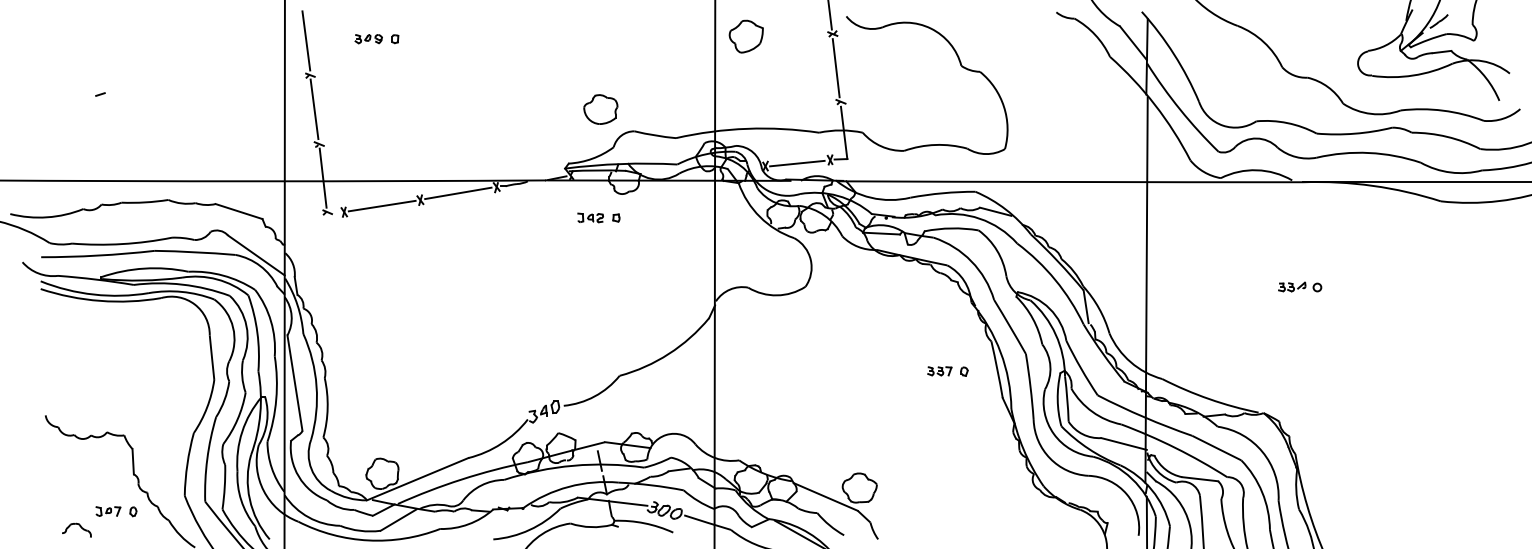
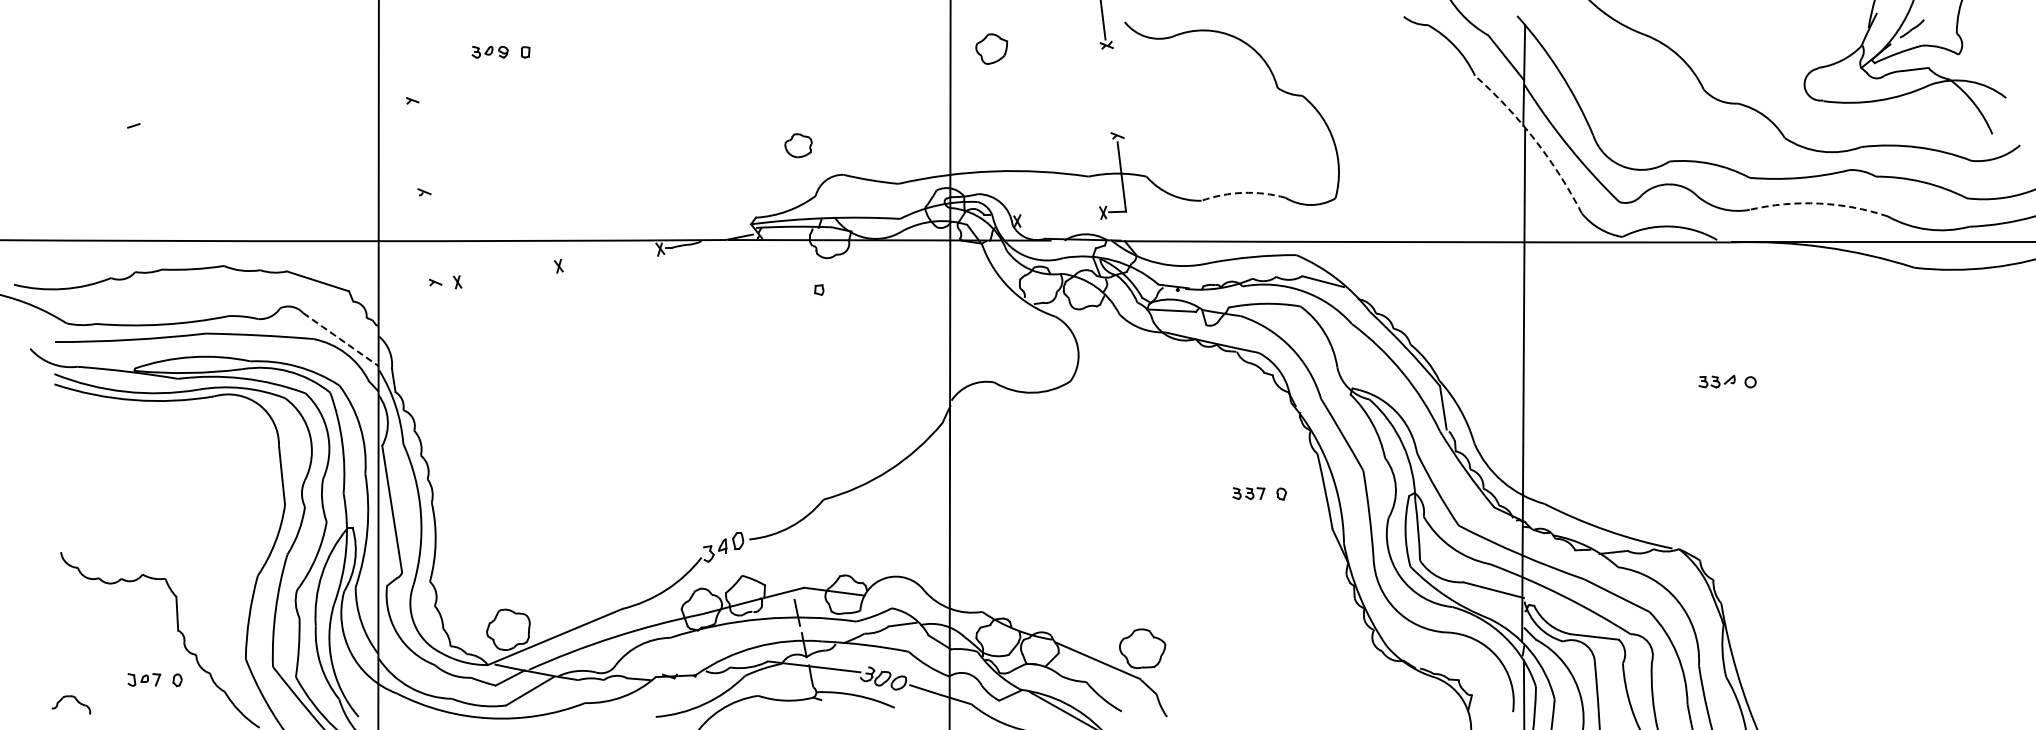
part: (746, 37) -> (991, 49), size x0.7
line: (306, 40) -> (407, 54), removed
line: (835, 67) -> (1110, 90), removed
arc: (1154, 104) -> (1534, 139), solid -> dashed
line: (314, 109) -> (418, 145), removed
part: (600, 109) -> (798, 145), size x0.6
arc: (935, 144) -> (1243, 192), solid -> dashed
arc: (1369, 152) -> (1819, 203), solid -> dashed
line: (797, 163) -> (1059, 217), removed
line: (323, 177) -> (429, 236), removed
line: (458, 192) -> (609, 256), removed
line: (381, 206) -> (507, 274), removed
part: (590, 217) -> (784, 289), removed
line: (256, 255) -> (341, 339), solid -> dashed
part: (76, 530) -> (71, 704), moved

